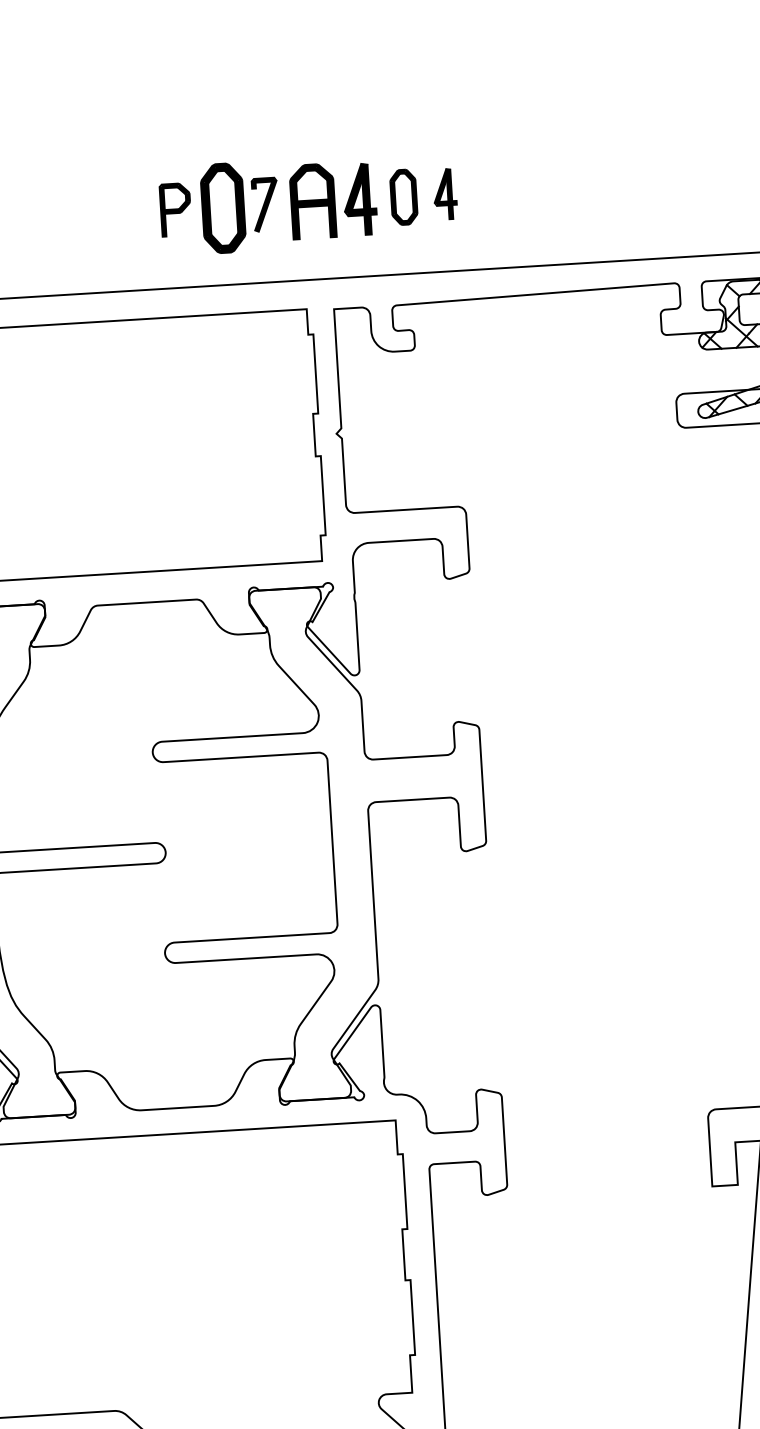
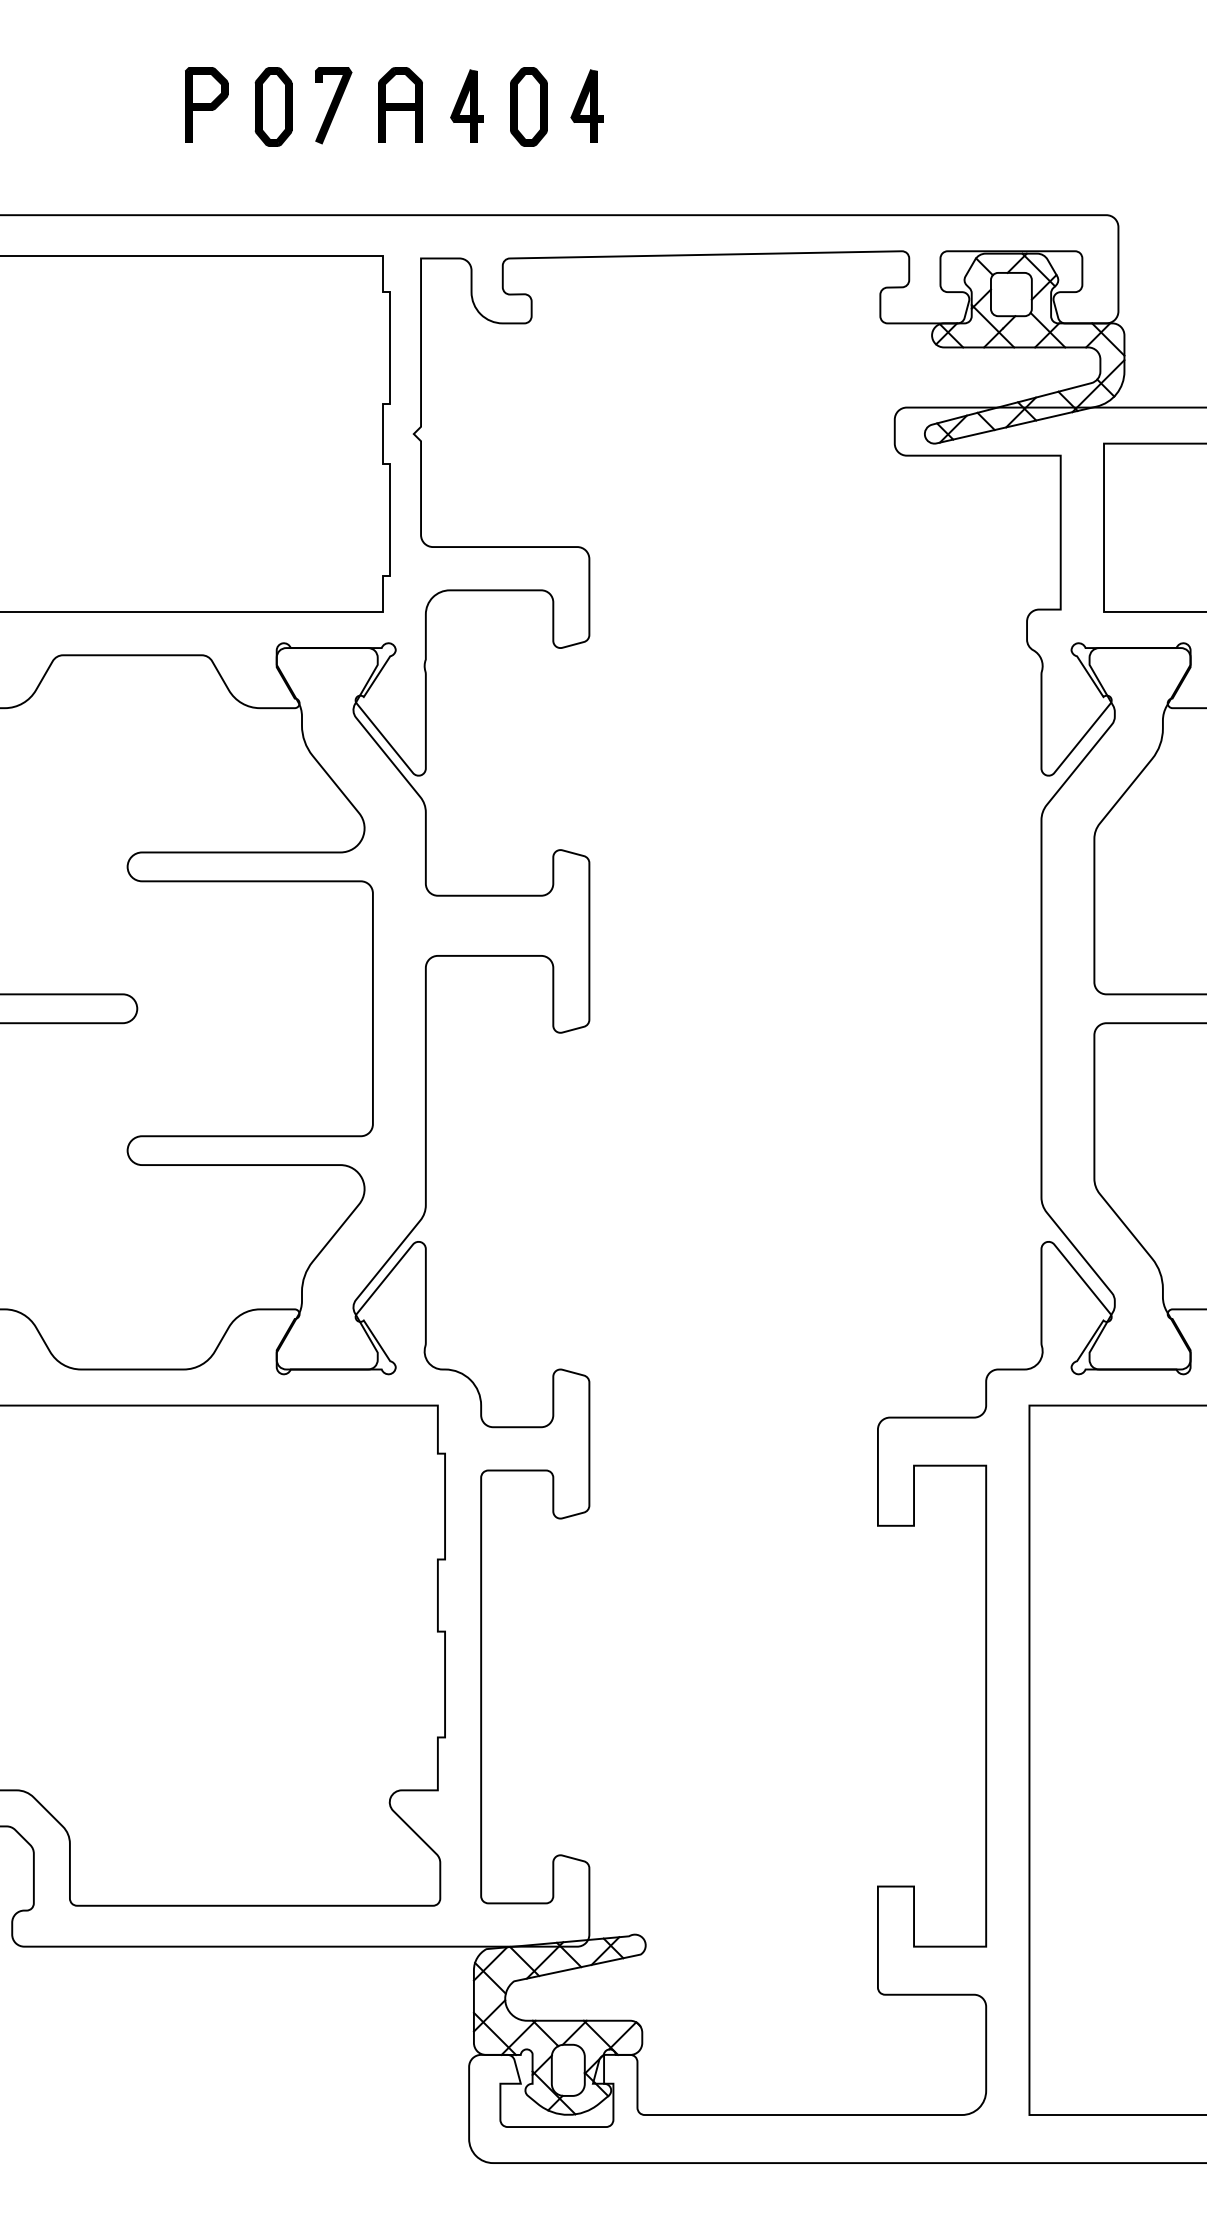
part: (359, 198) -> (466, 105), size x0.71
part: (312, 201) -> (400, 104), size x0.71
part: (223, 208) -> (273, 106), size x0.62

